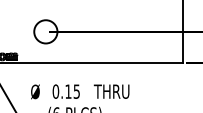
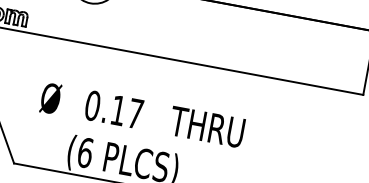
text: (76, 91) -> (135, 113), 0.15 -> 0.17

